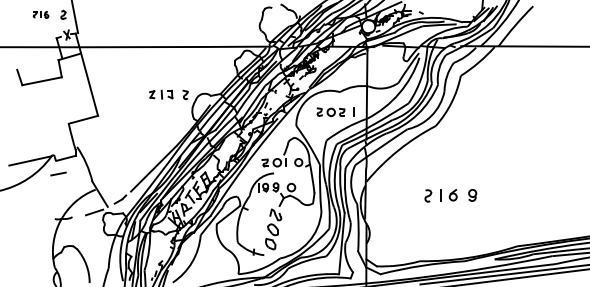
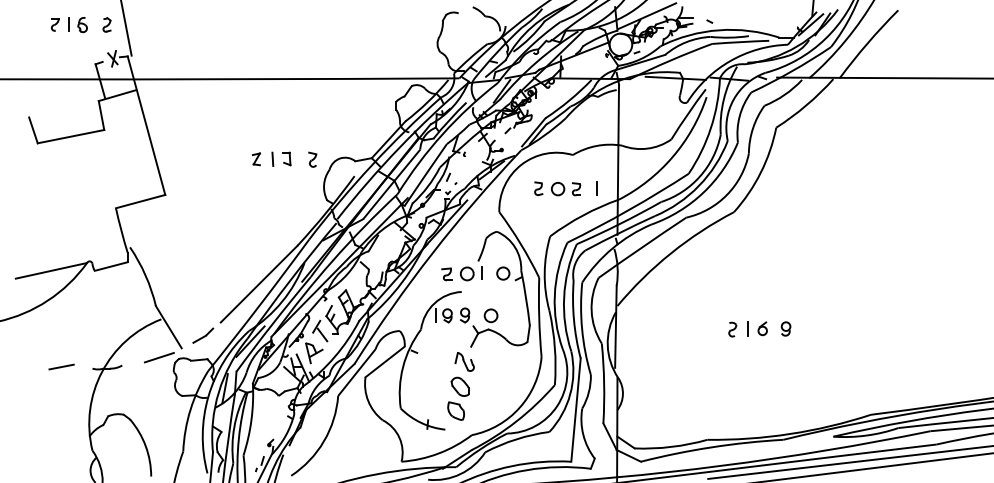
part: (40, 14) -> (68, 24), size x1.43
line: (58, 173) -> (61, 366), moved
part: (451, 195) -> (760, 329), size x0.71

